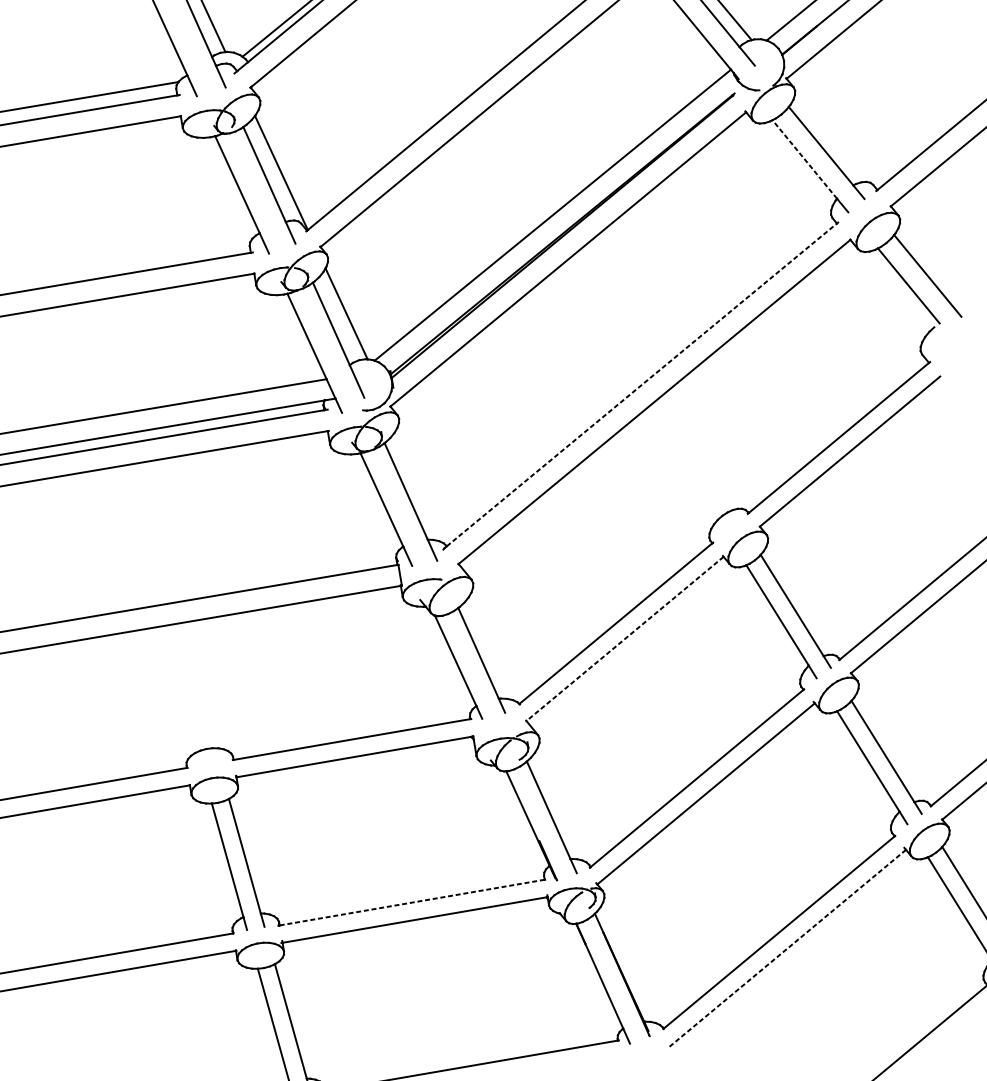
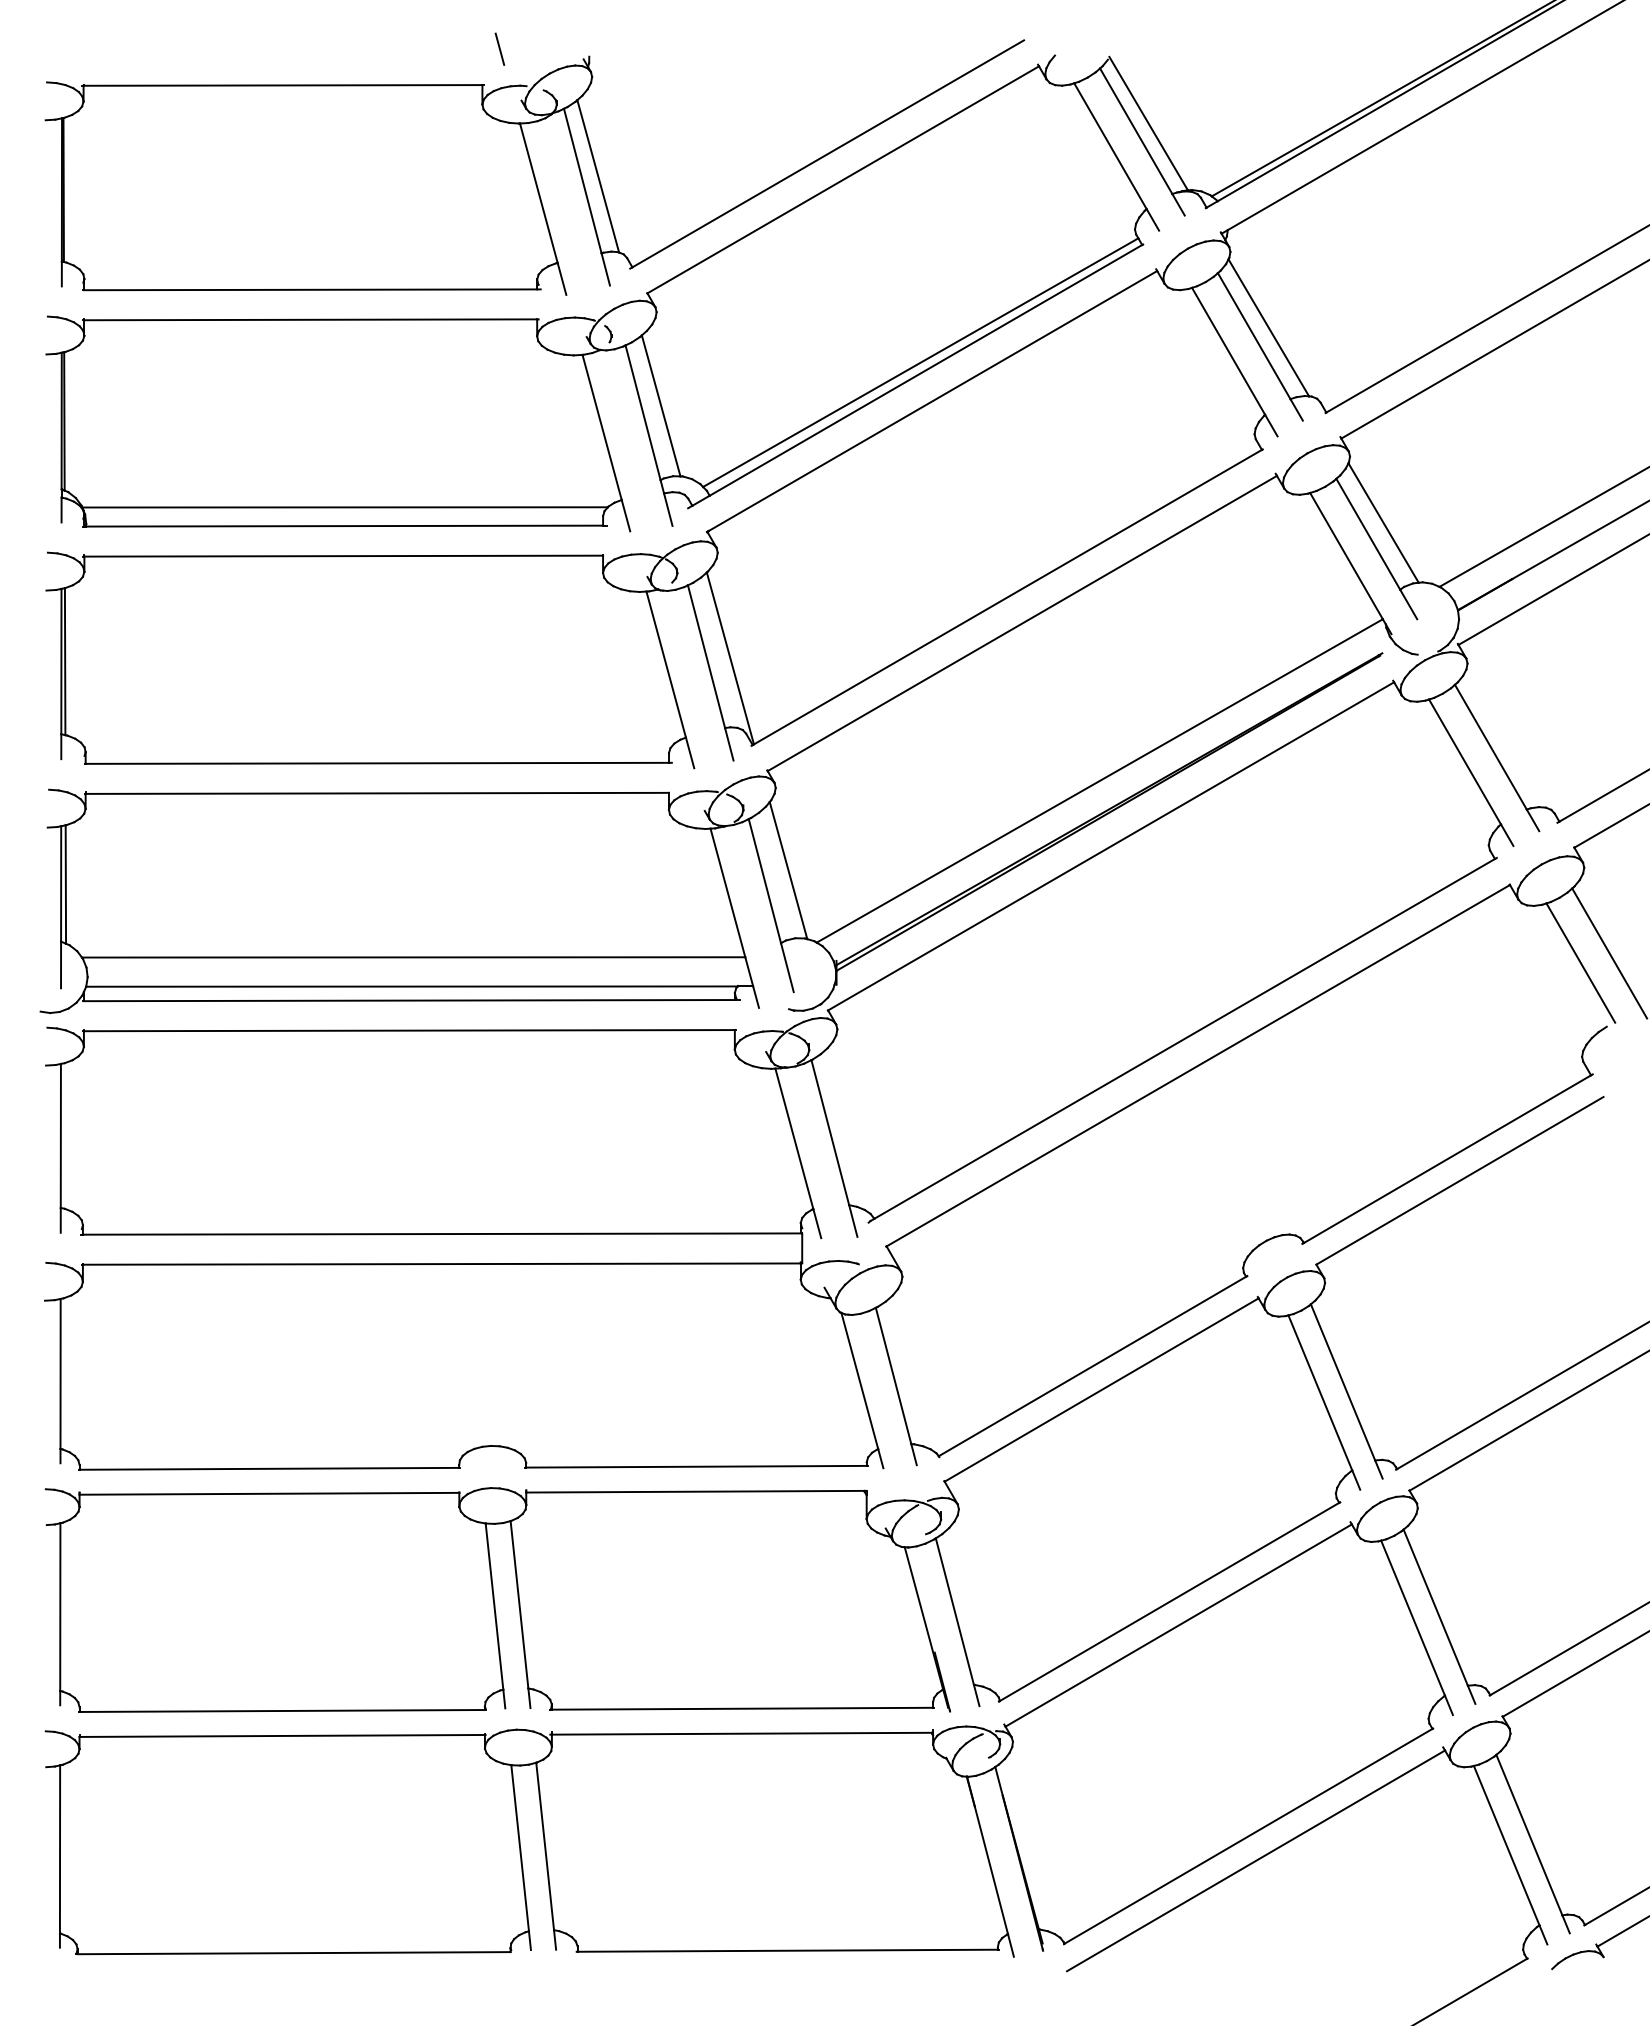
line: (804, 159) -> (1464, 761), dashed -> solid
line: (641, 384) -> (1184, 1038), dashed -> solid
line: (625, 639) -> (1101, 1390), dashed -> solid
line: (412, 902) -> (742, 1708), dashed -> solid
line: (787, 948) -> (1256, 1860), dashed -> solid

